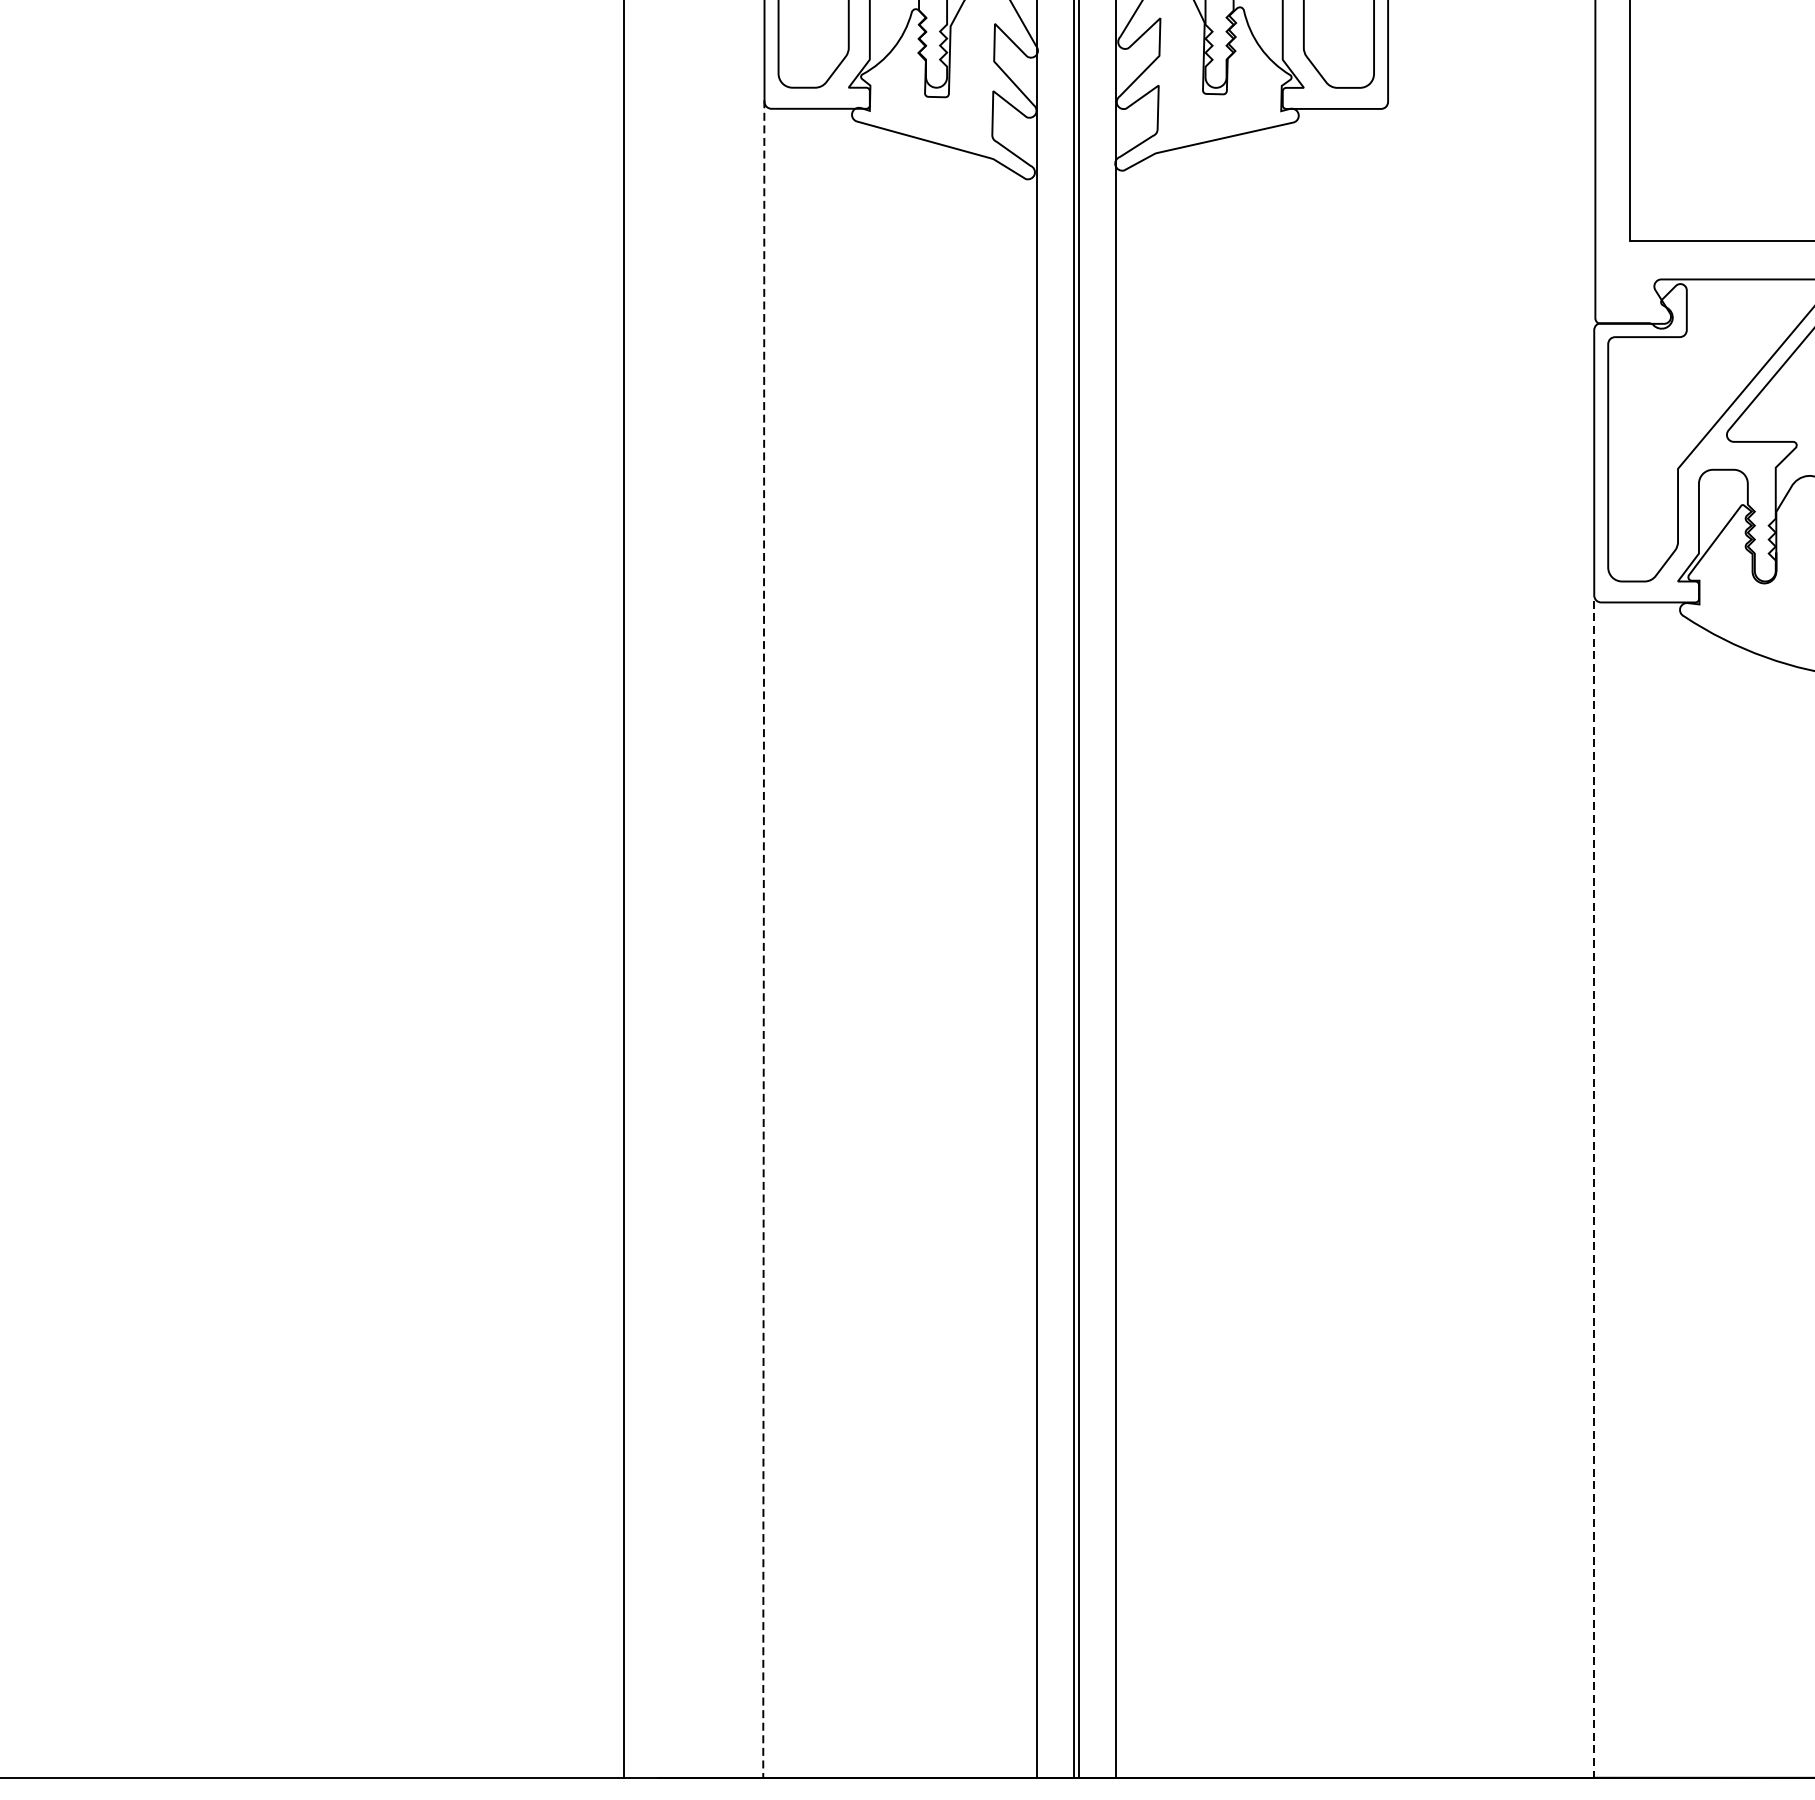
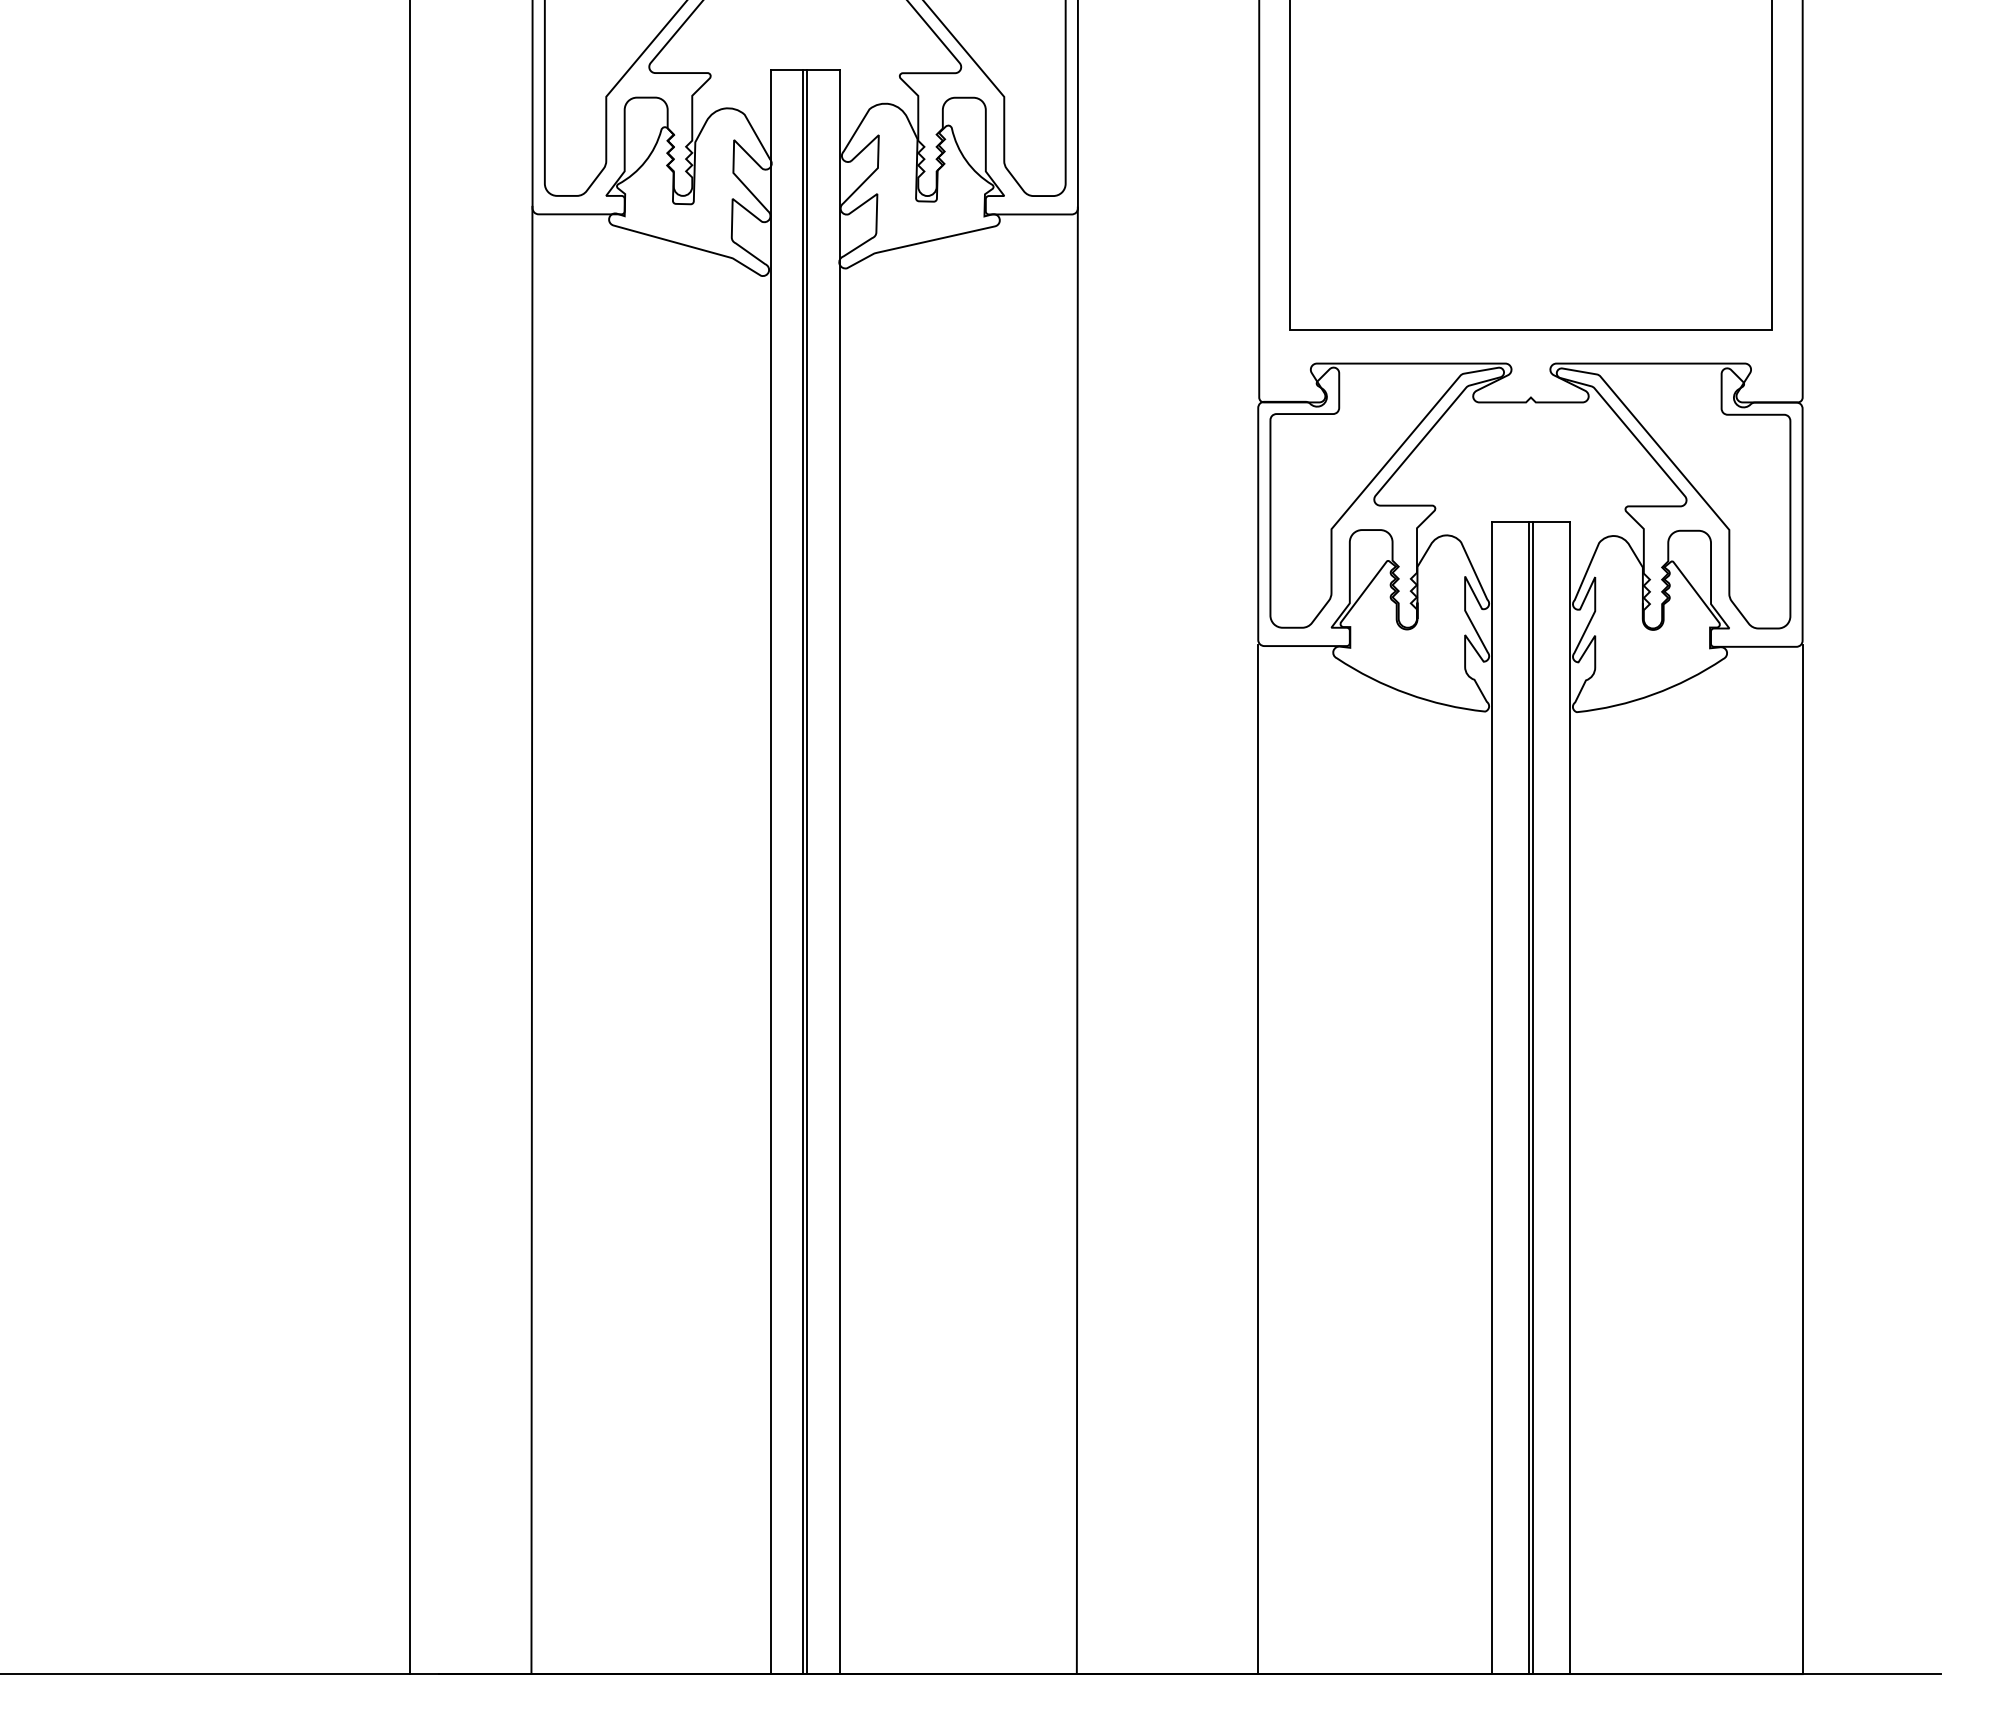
line: (763, 939) -> (531, 940), dashed -> solid
line: (1386, 939) -> (1076, 940), added
line: (1594, 1189) -> (1258, 1159), dashed -> solid

